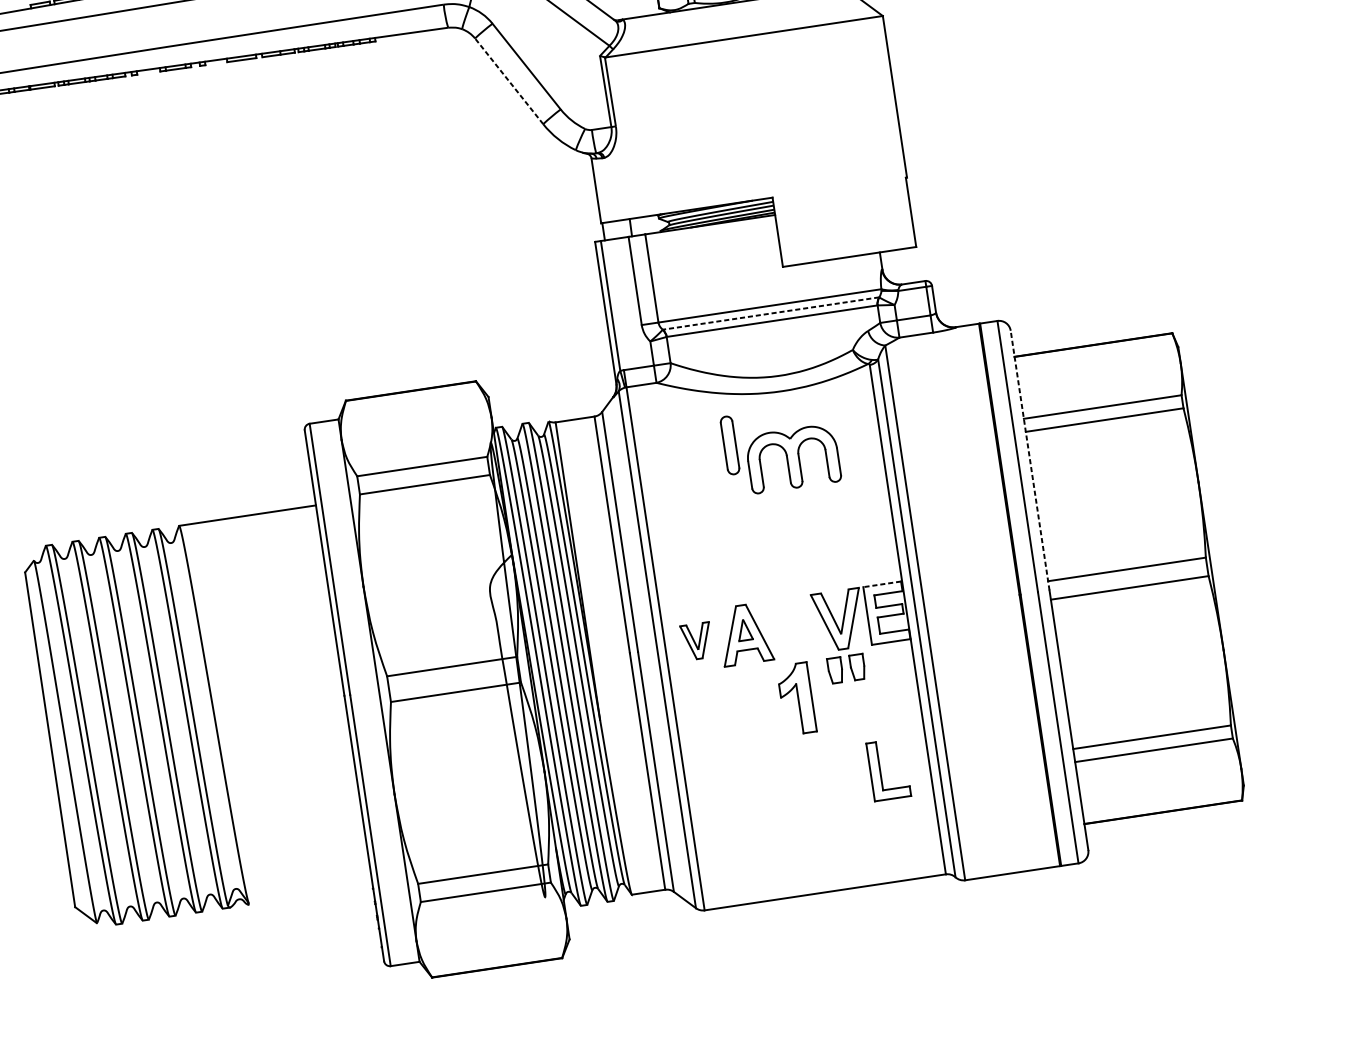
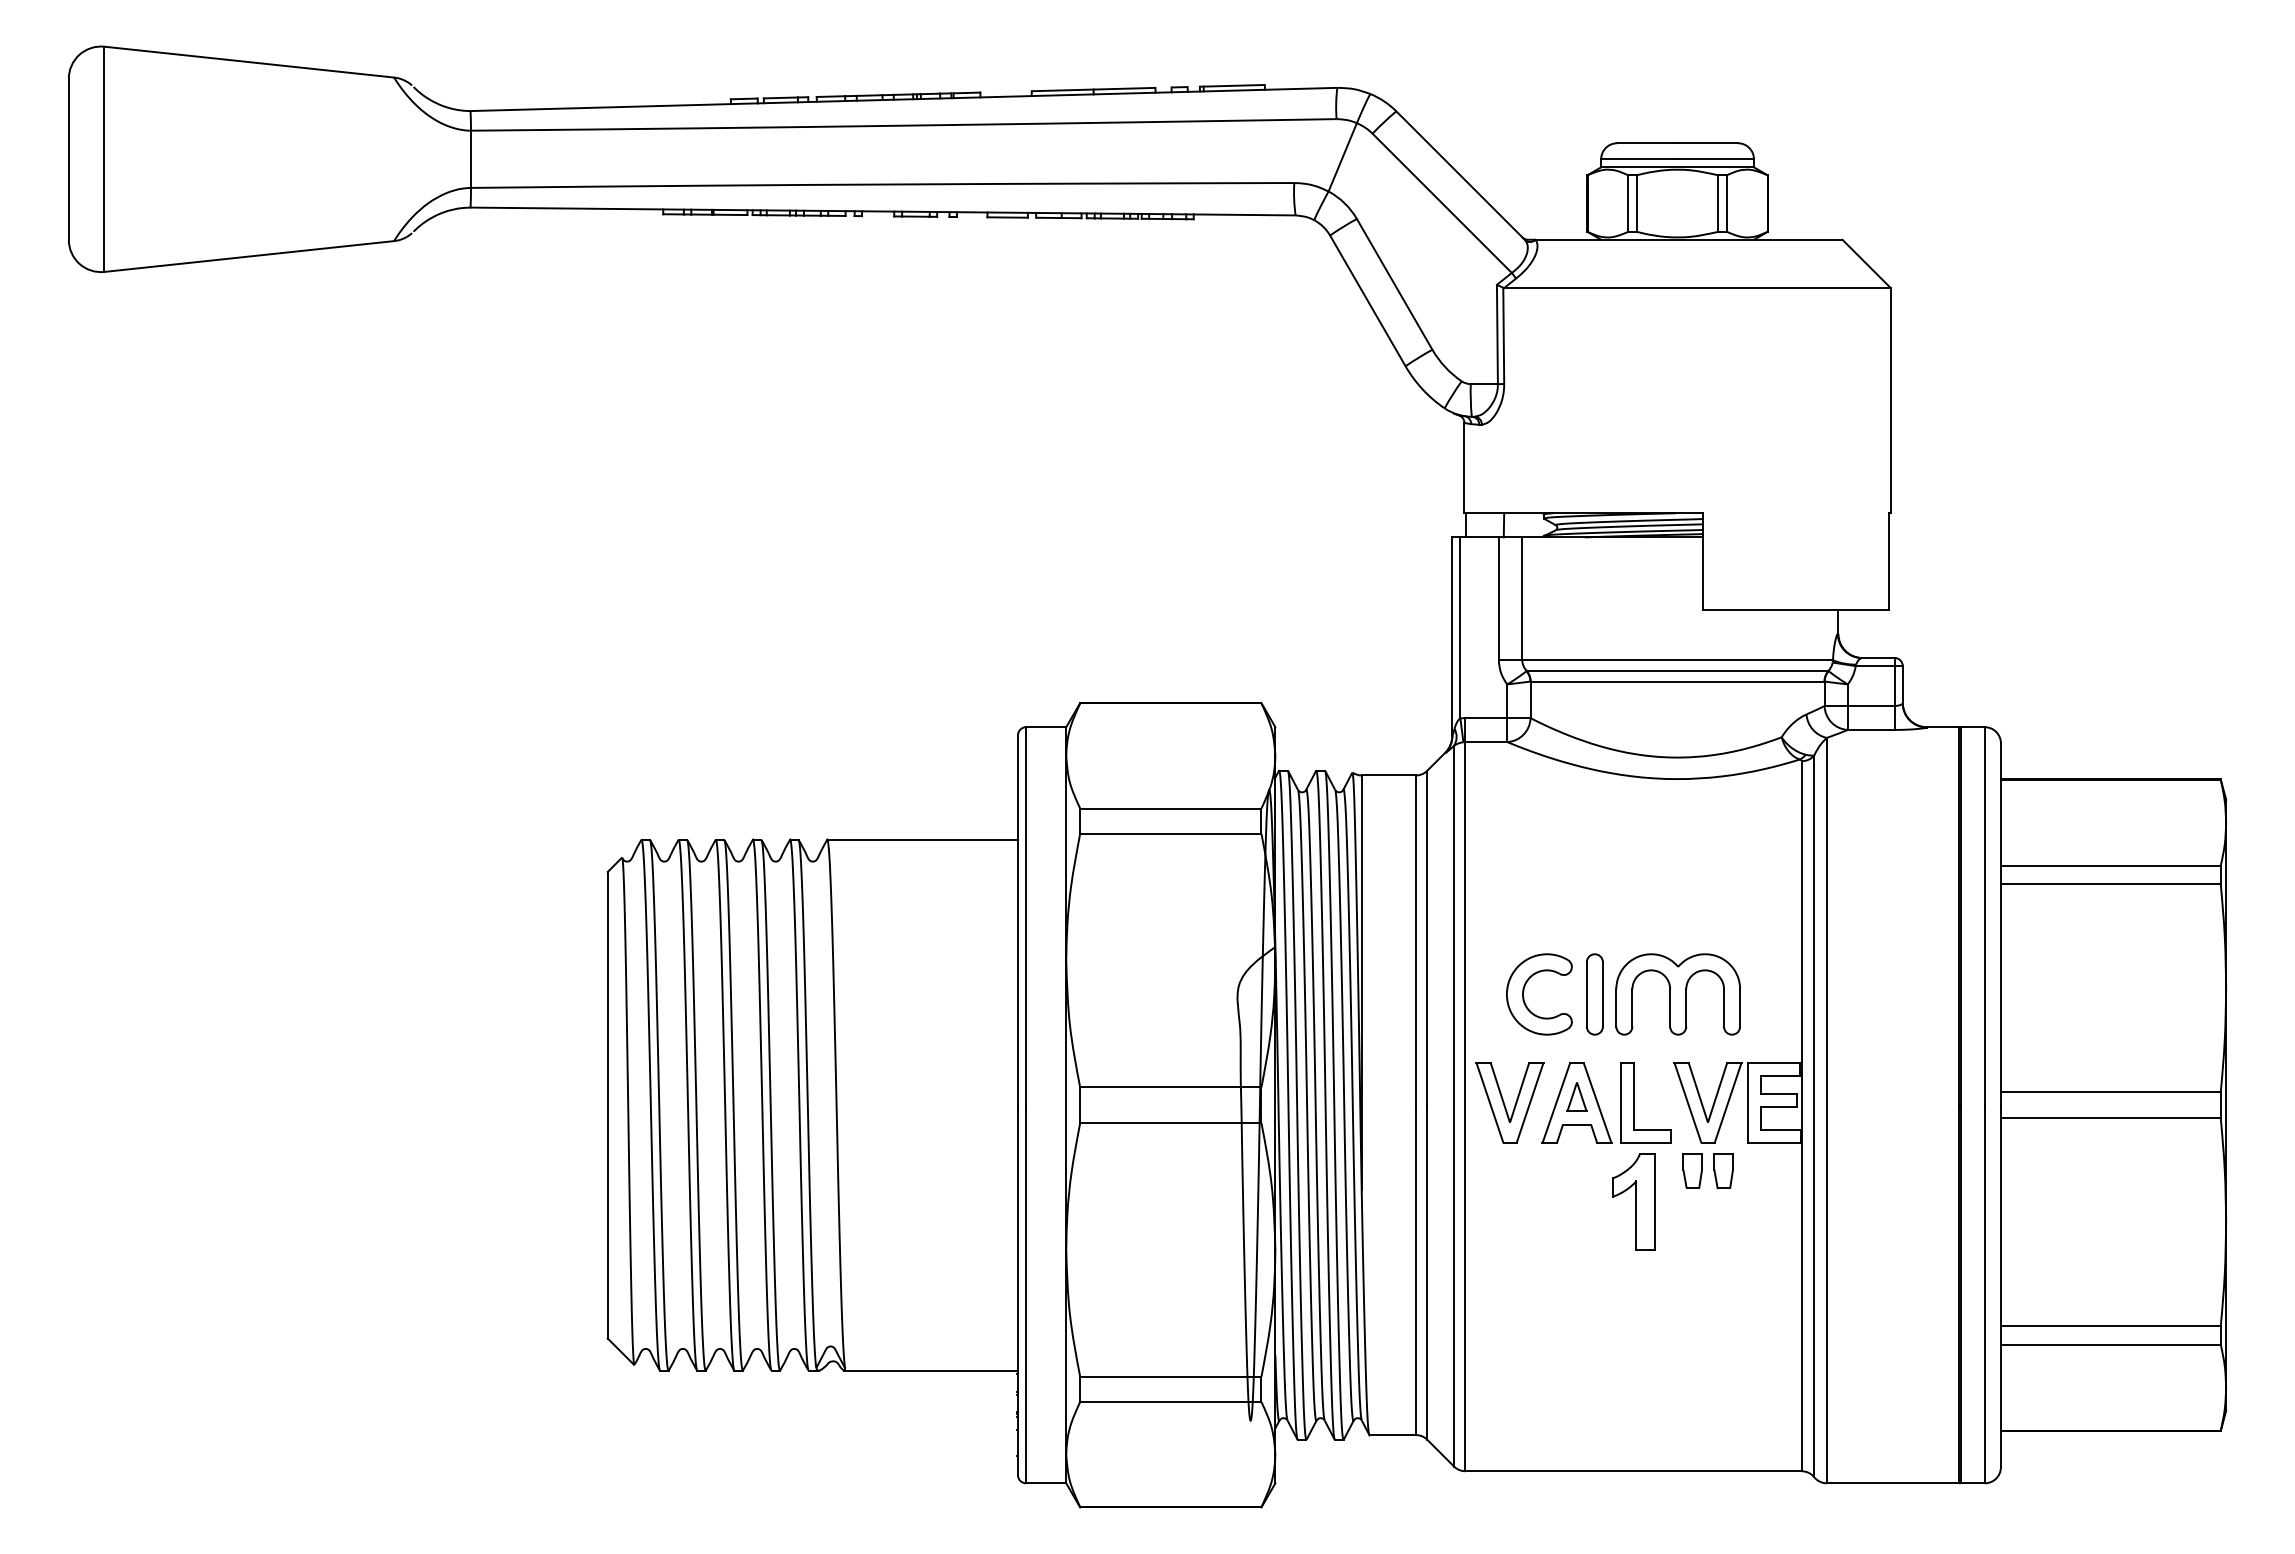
line: (508, 81) -> (1367, 300), dashed -> solid
line: (770, 313) -> (1677, 670), dashed -> solid
part: (729, 445) -> (1594, 994), moved
part: (792, 458) -> (1677, 994), moved
line: (1029, 460) -> (2000, 924), dashed -> solid
part: (695, 559) -> (1524, 991), added
line: (881, 584) -> (1773, 1062), dashed -> solid
part: (696, 641) -> (1509, 1102), size x1.67
part: (880, 770) -> (1634, 1102), moved
line: (310, 895) -> (930, 1370), added

